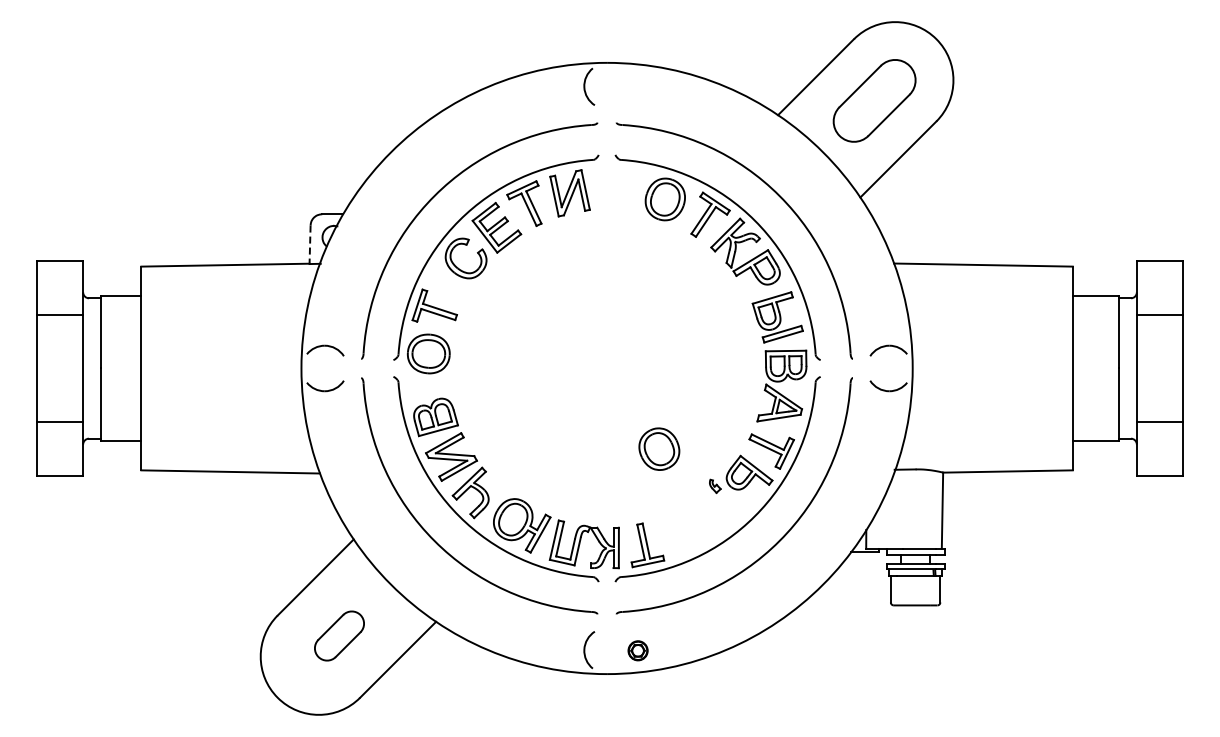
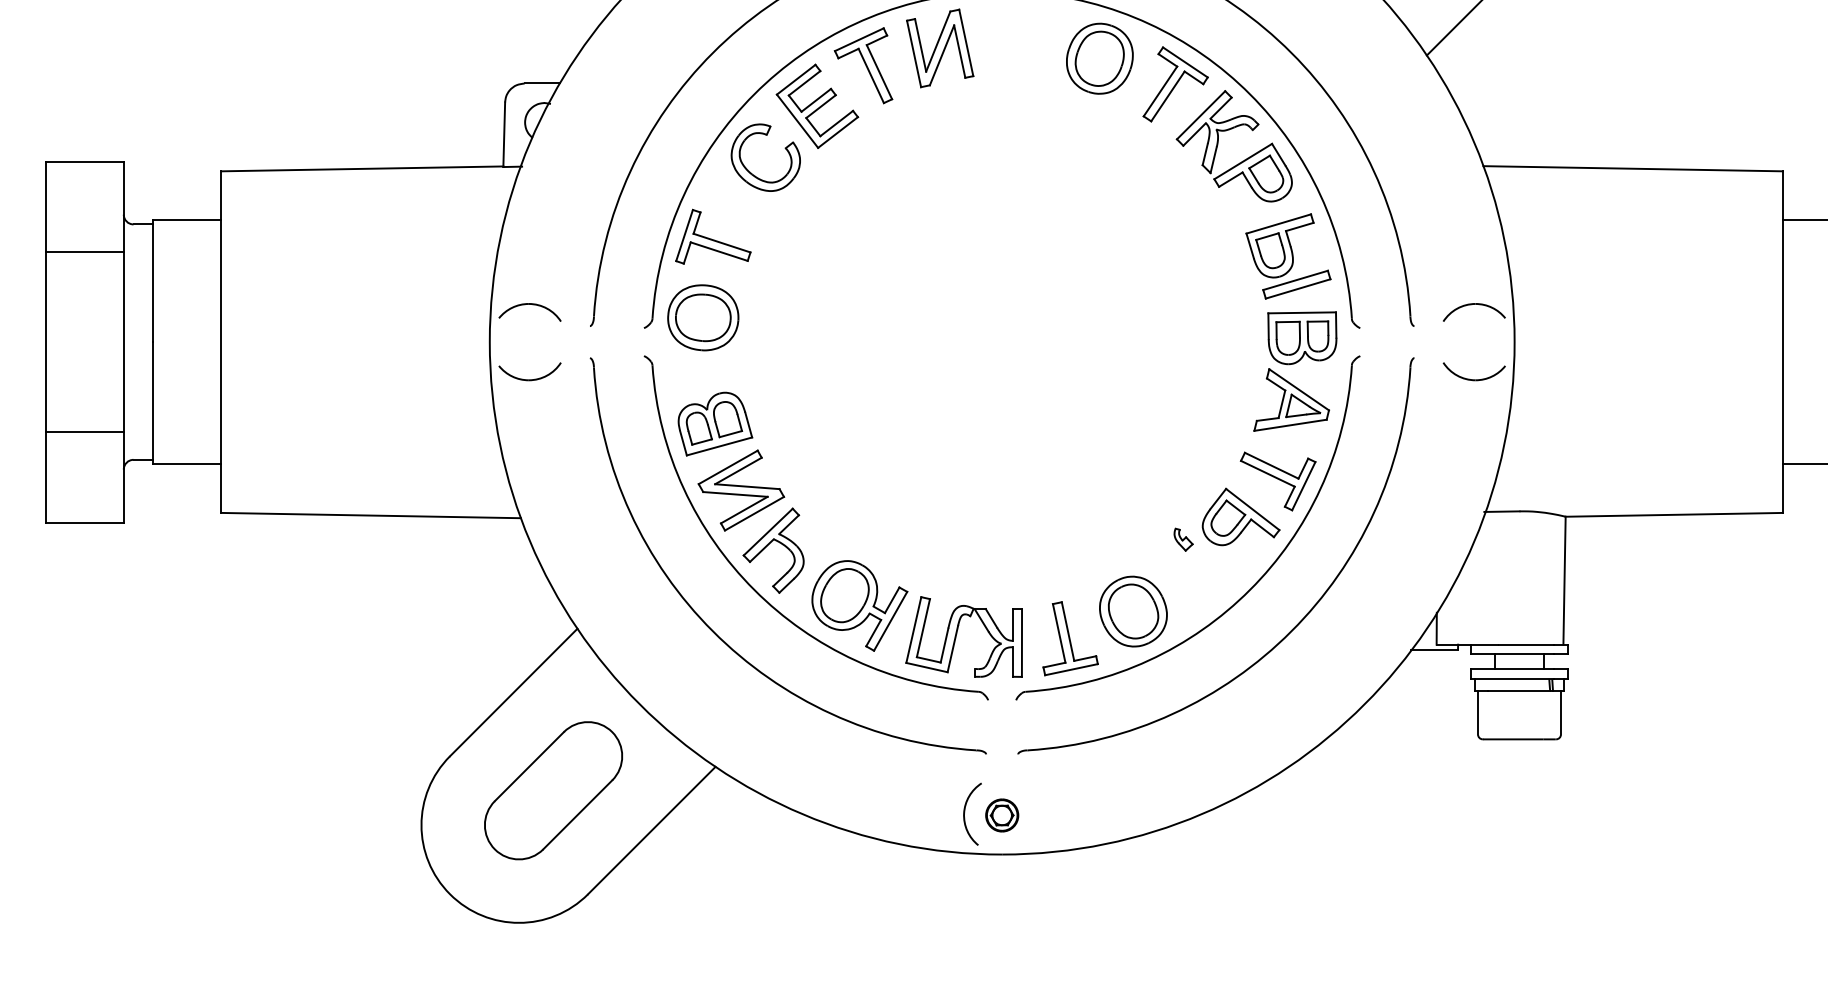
line: (310, 245) -> (504, 135), dashed -> solid
part: (659, 448) -> (1133, 610), moved
part: (339, 635) -> (553, 789), size x1.67
part: (637, 650) -> (1001, 814), moved

